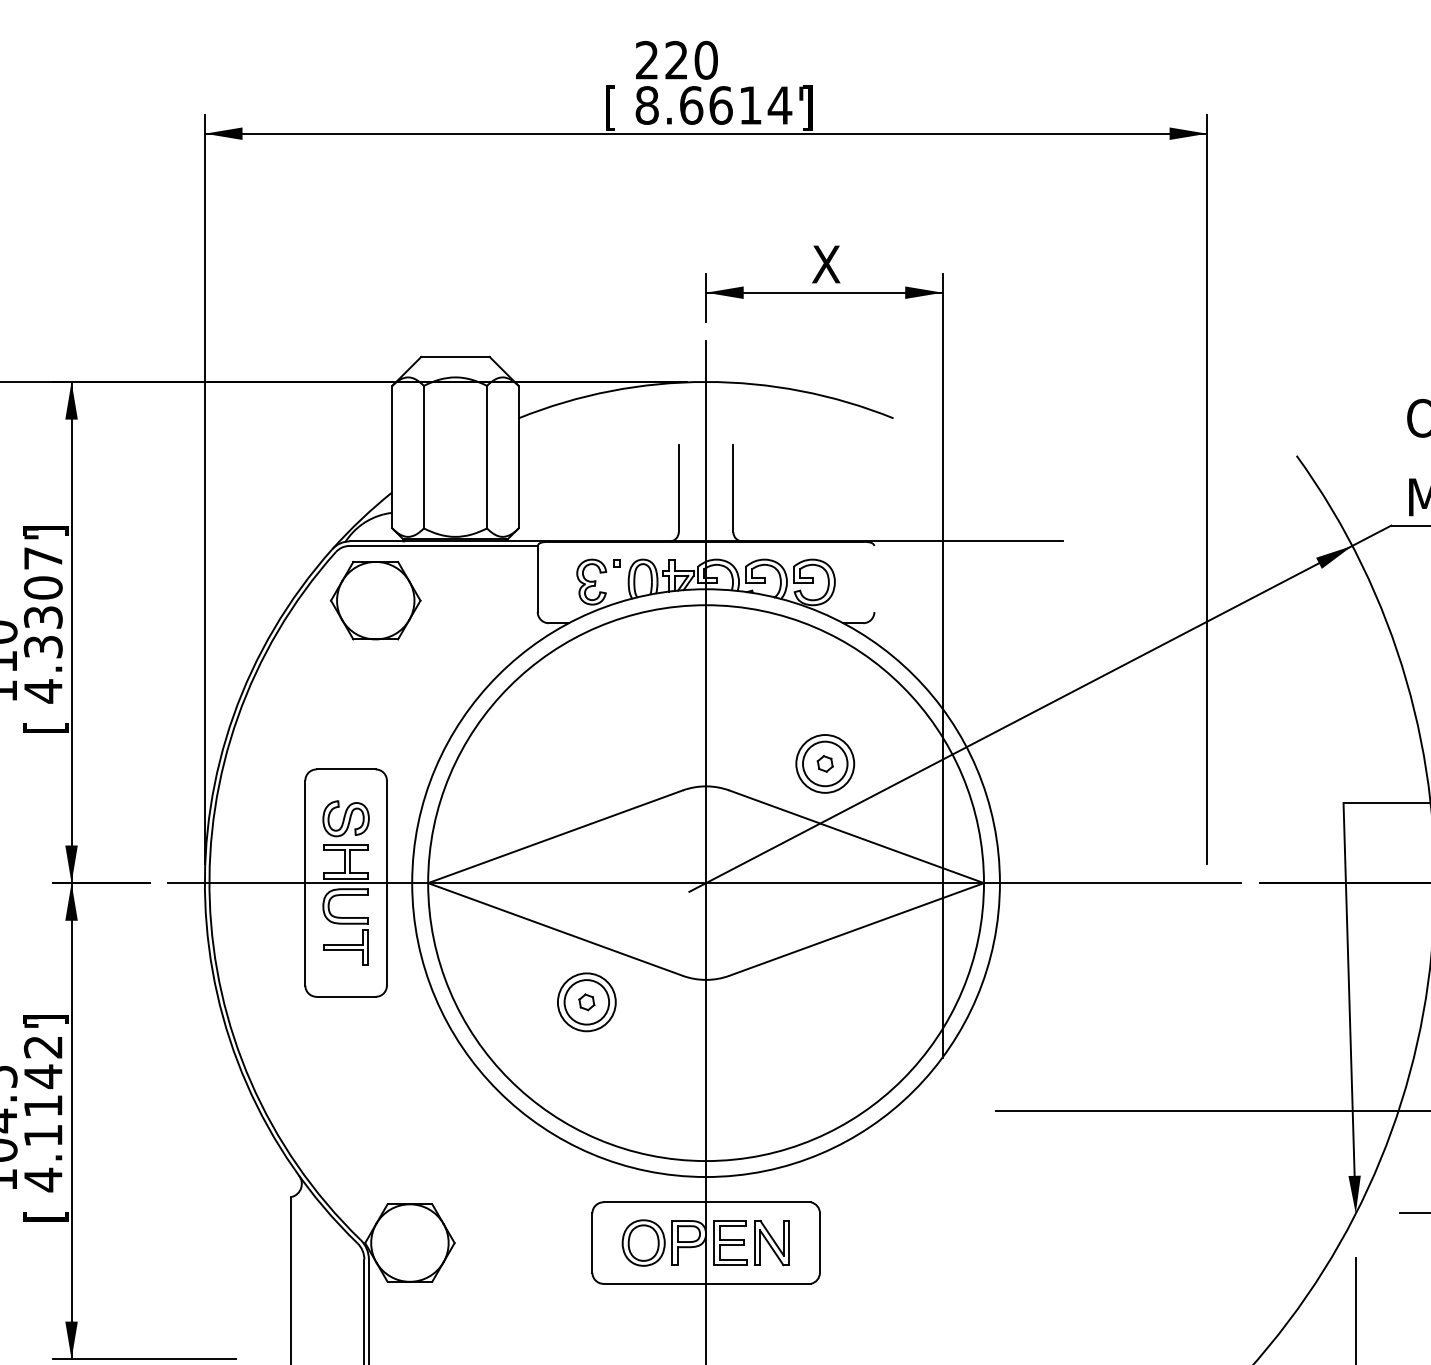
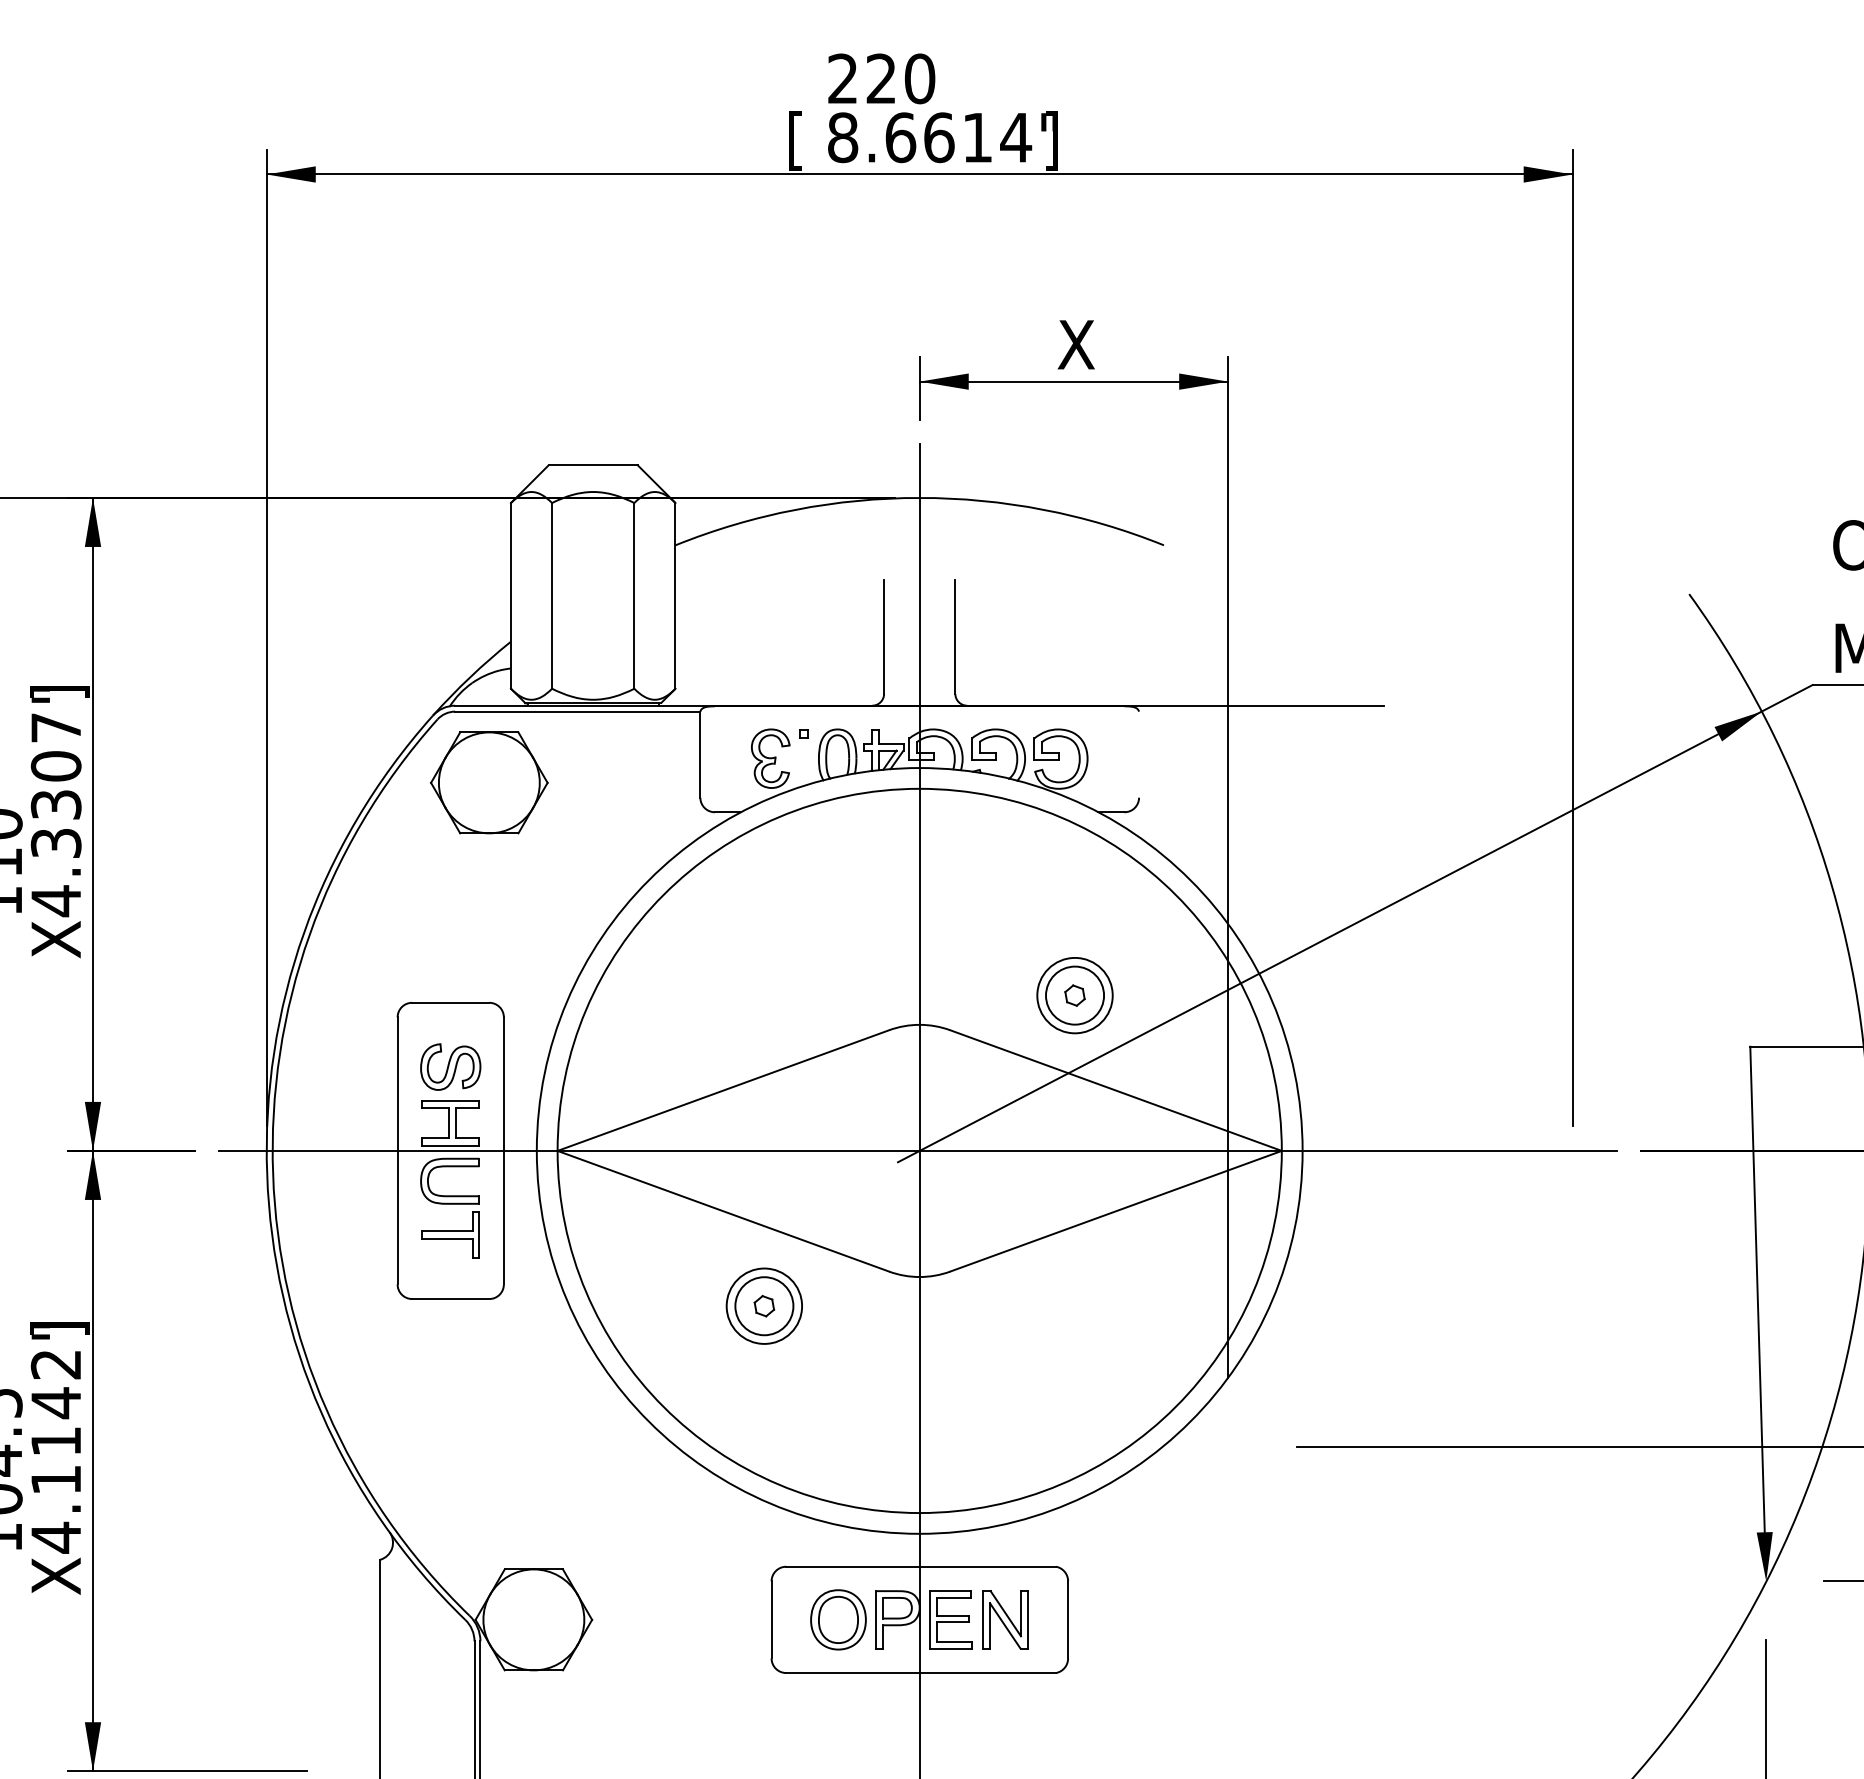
text: (45, 720) -> (59, 939), [ -> X
text: (45, 1209) -> (59, 1575), [ -> X

